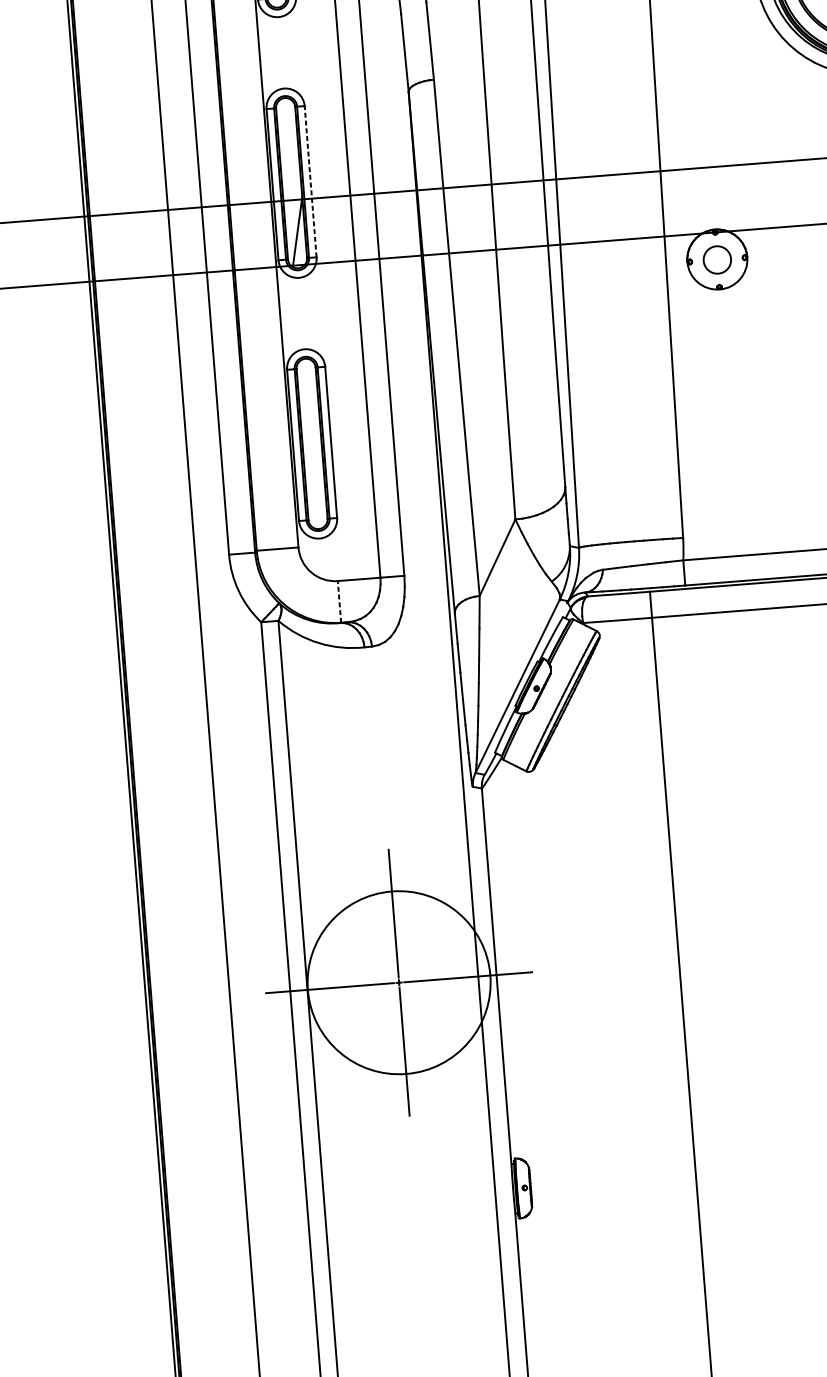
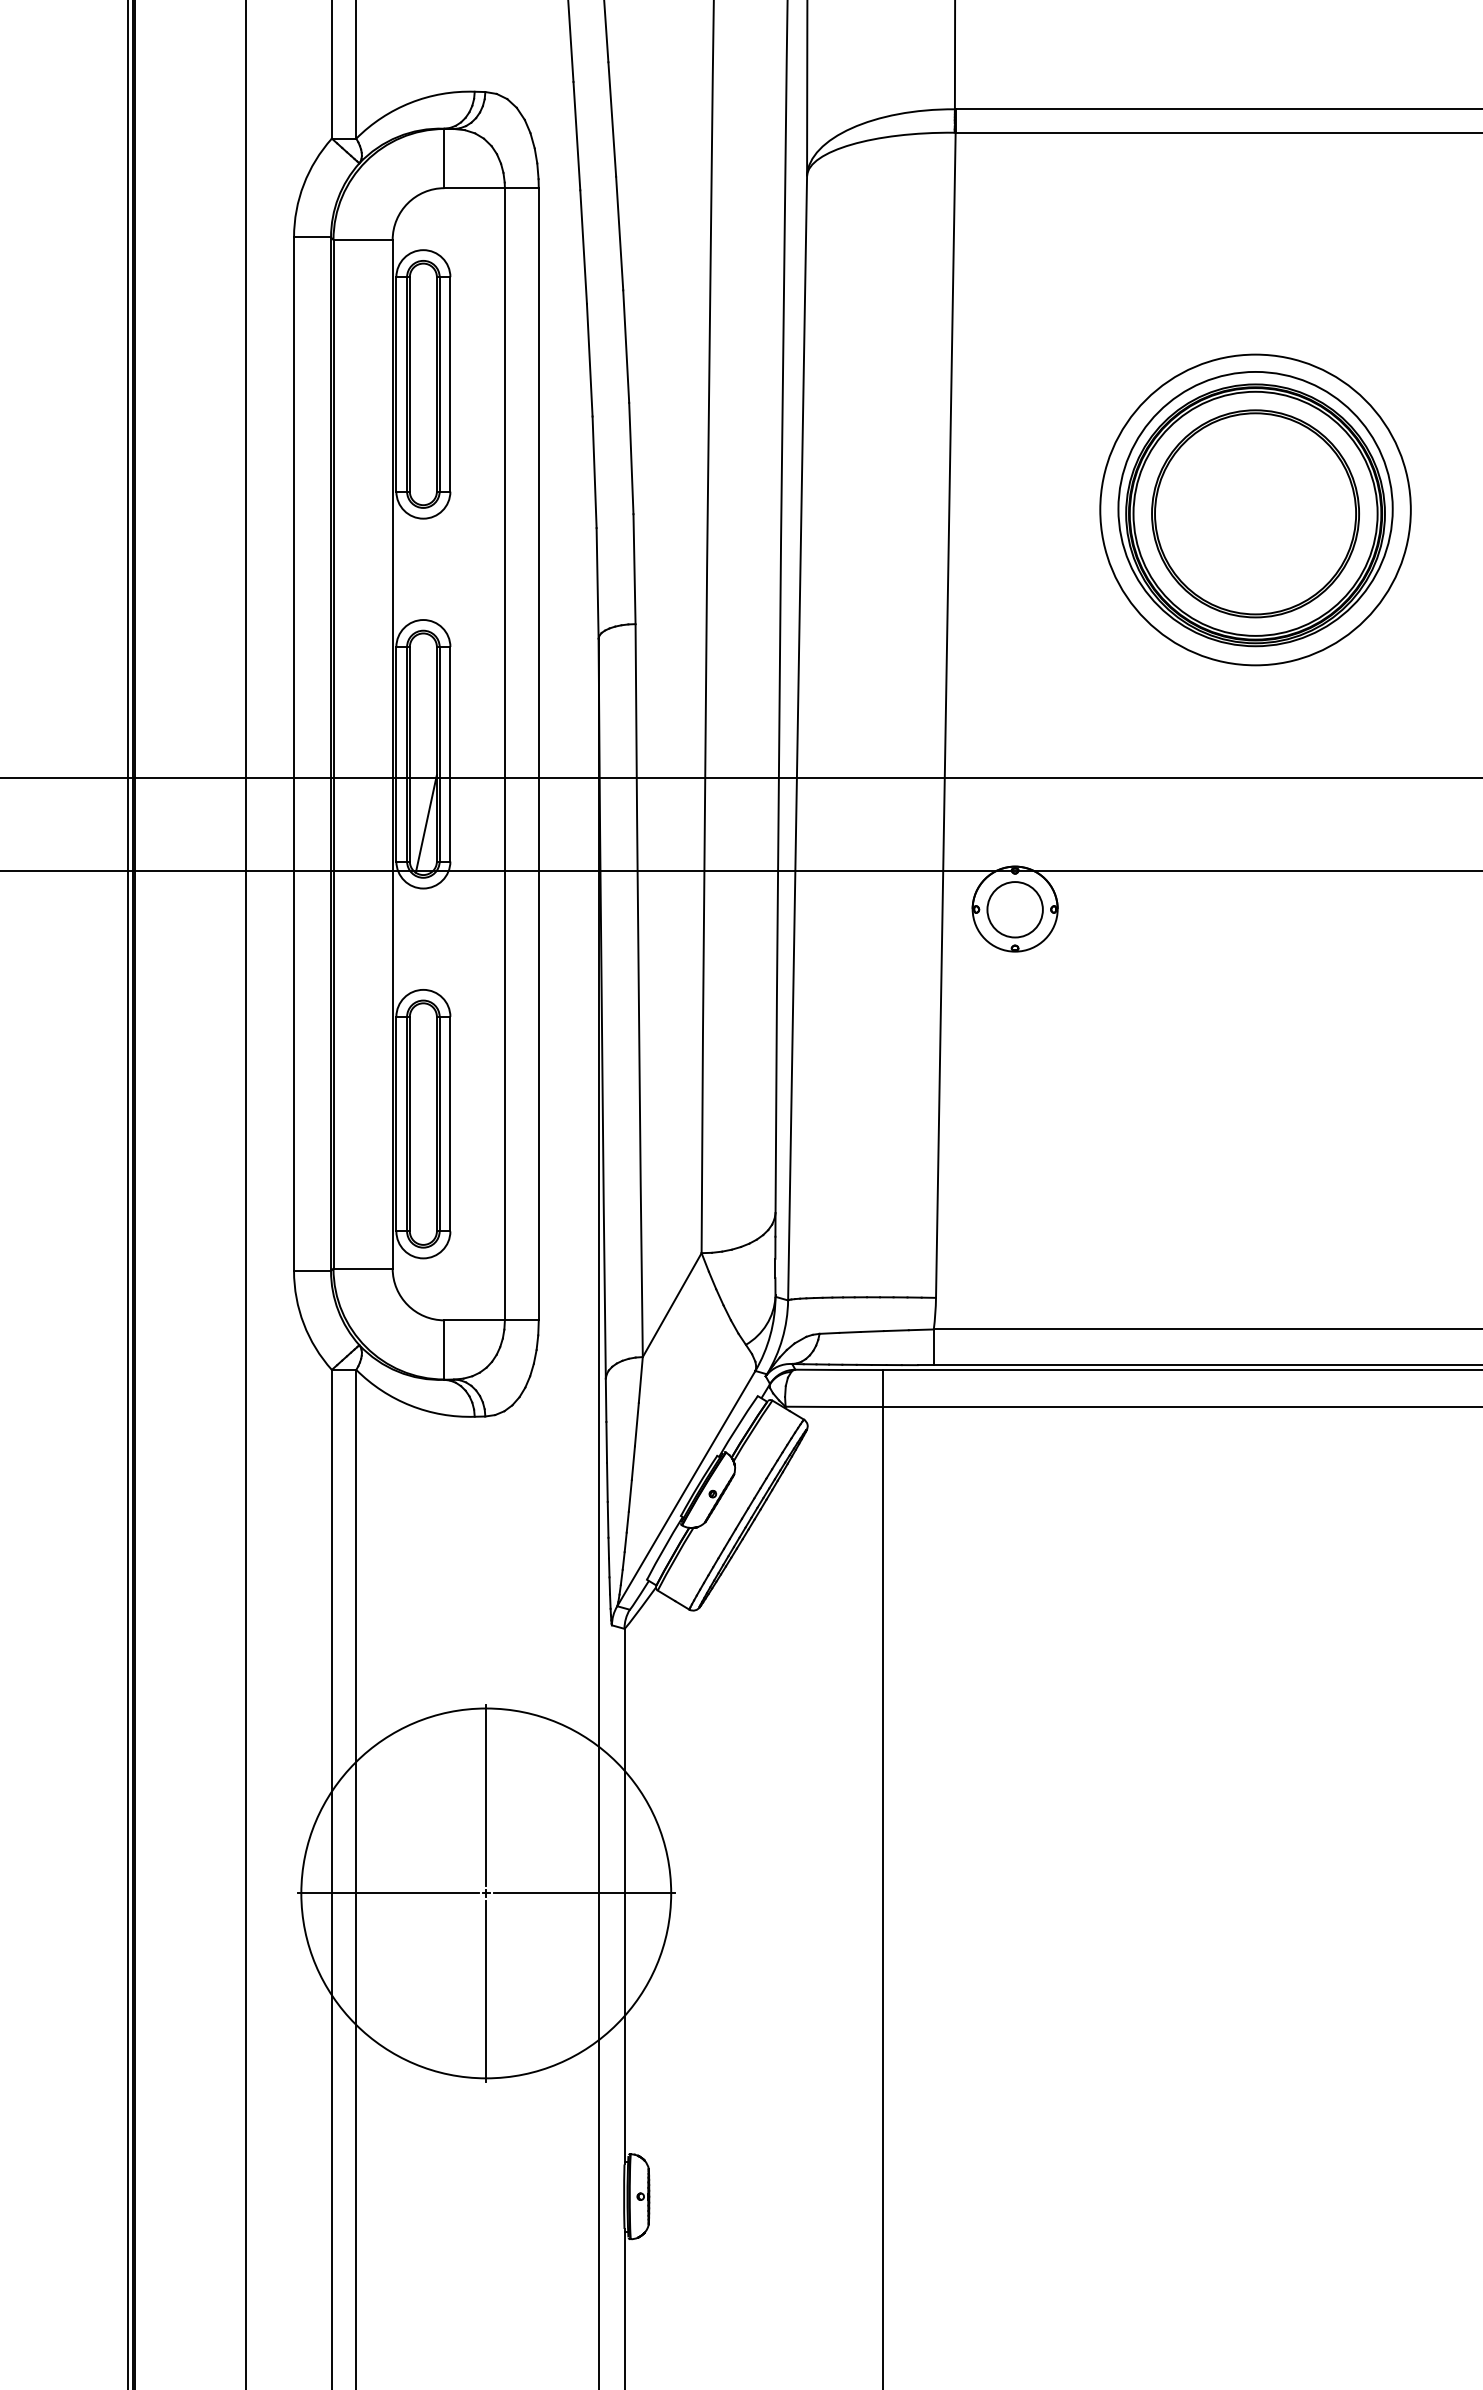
line: (310, 181) -> (450, 753), dashed -> solid
circle: (716, 259) -> (1014, 909), size x1.43
line: (339, 601) -> (444, 1349), dashed -> solid
circle: (399, 982) -> (486, 1893), size x1.43

